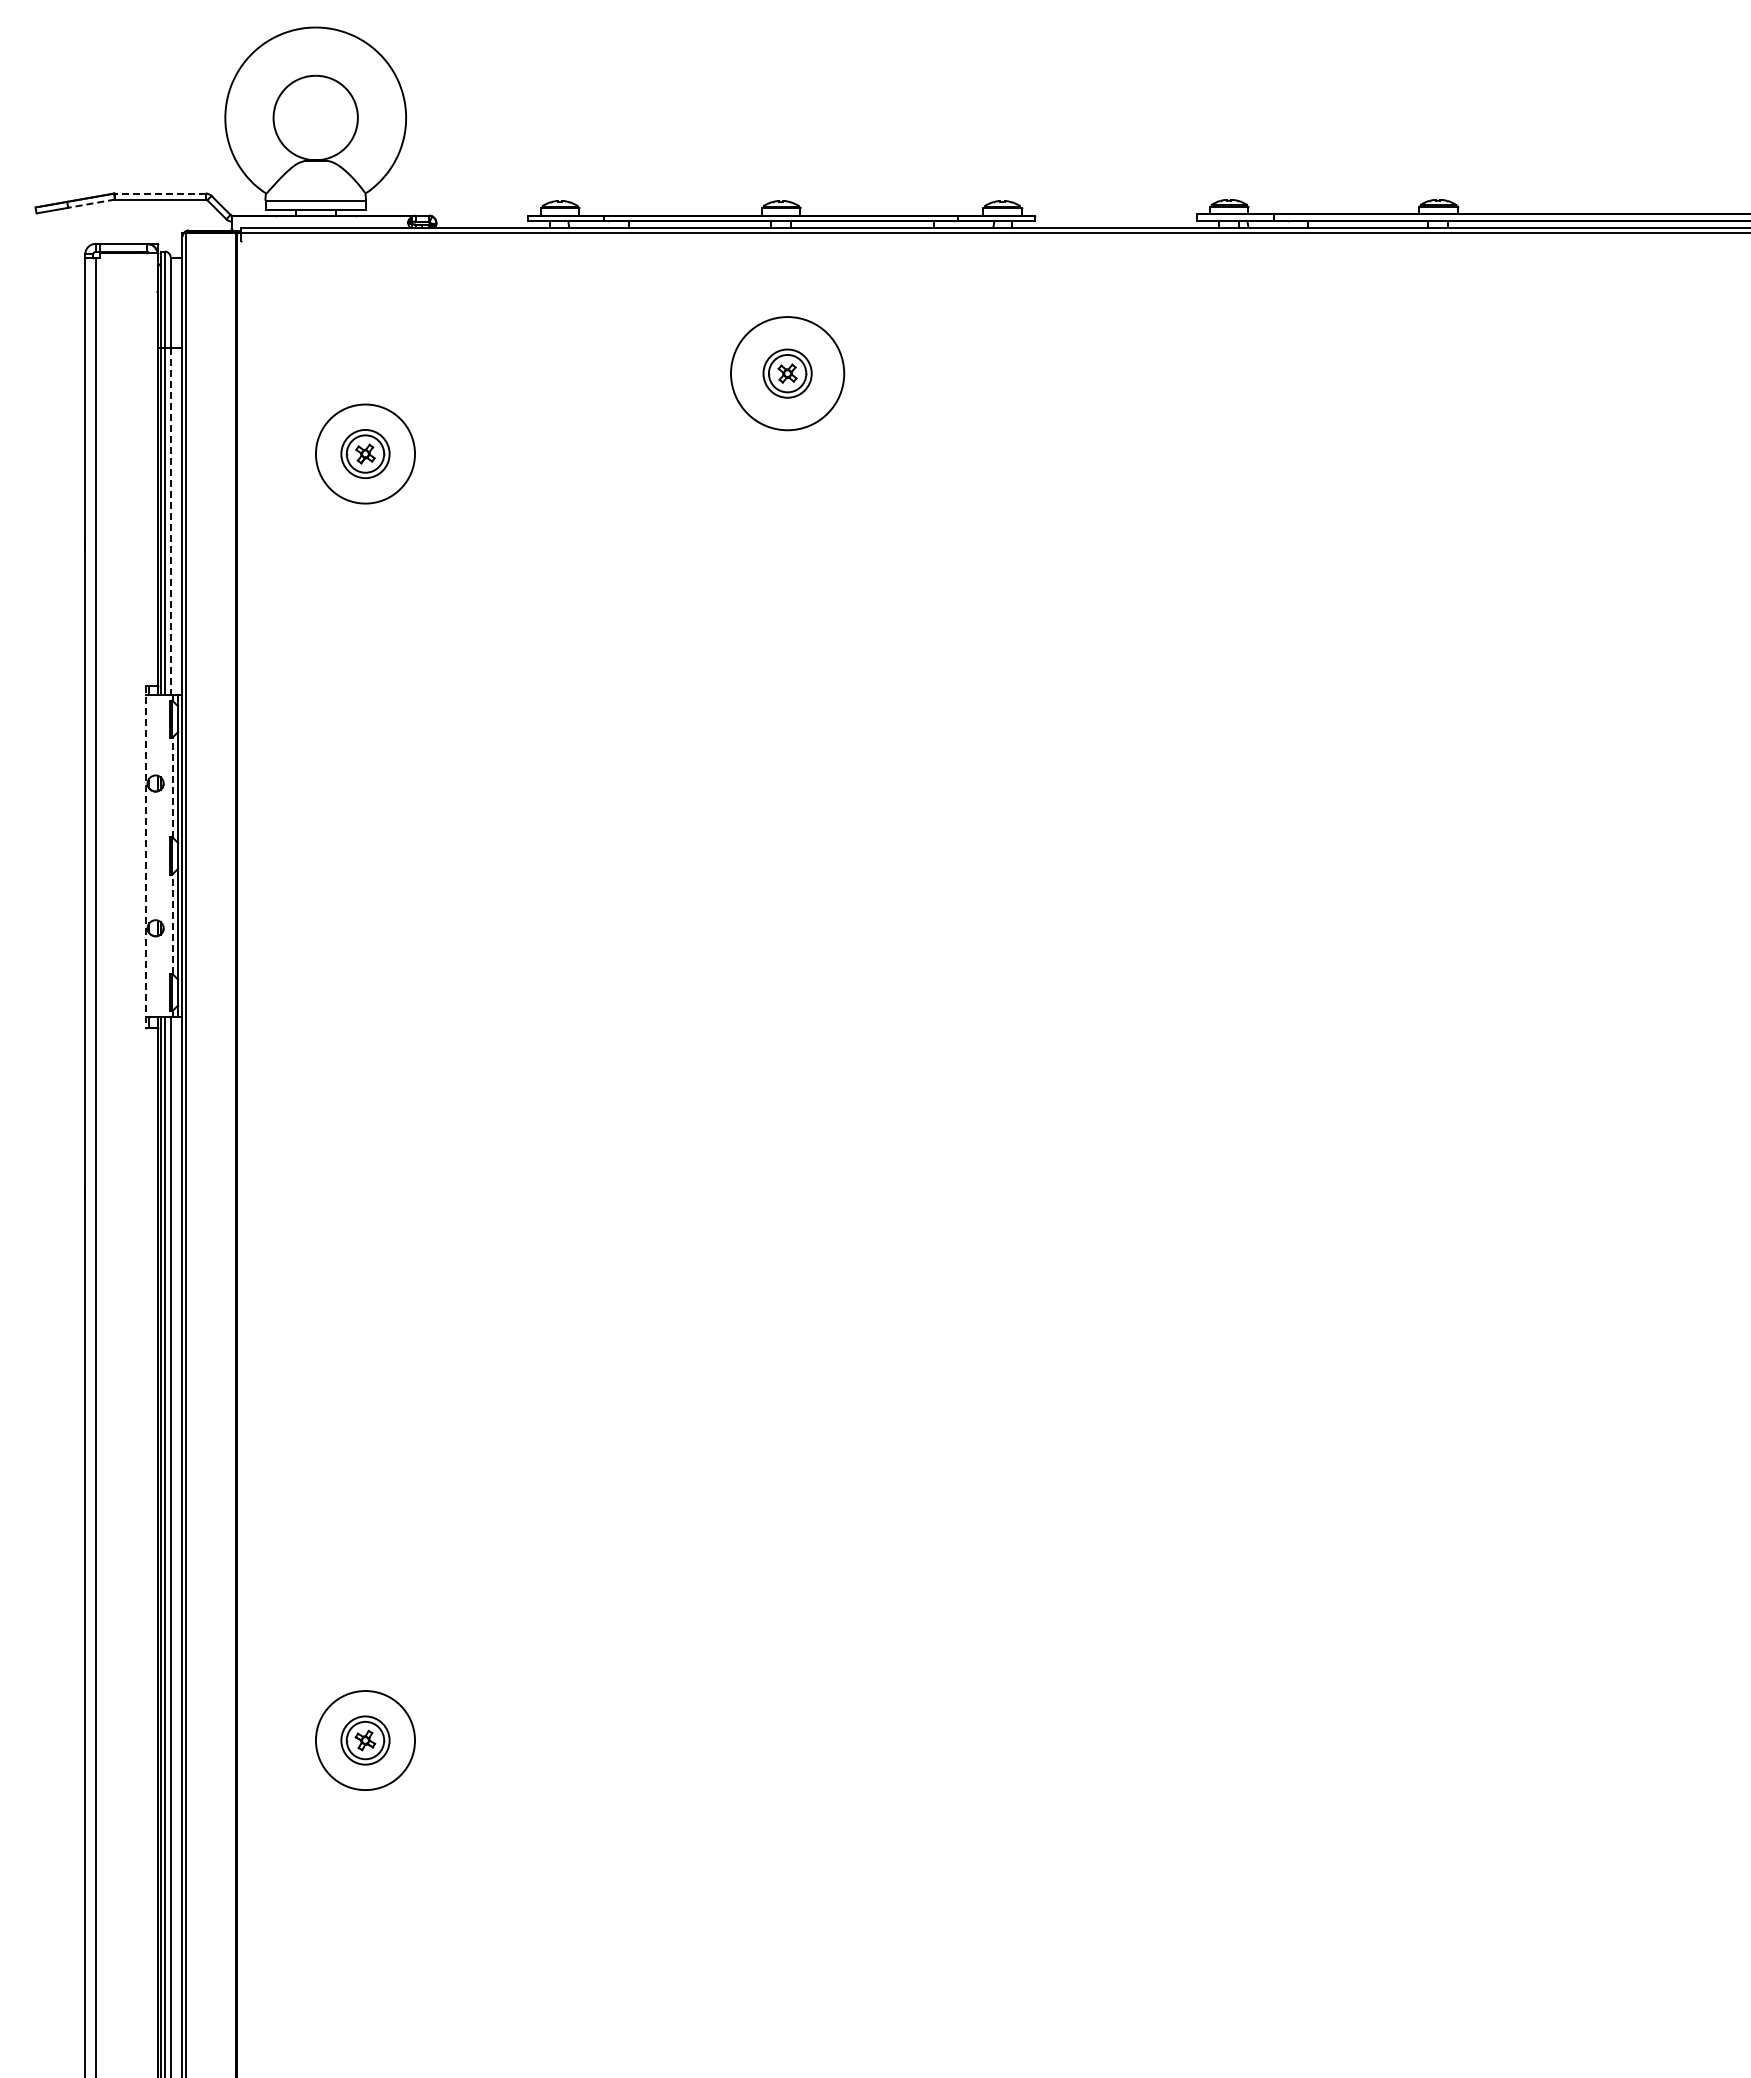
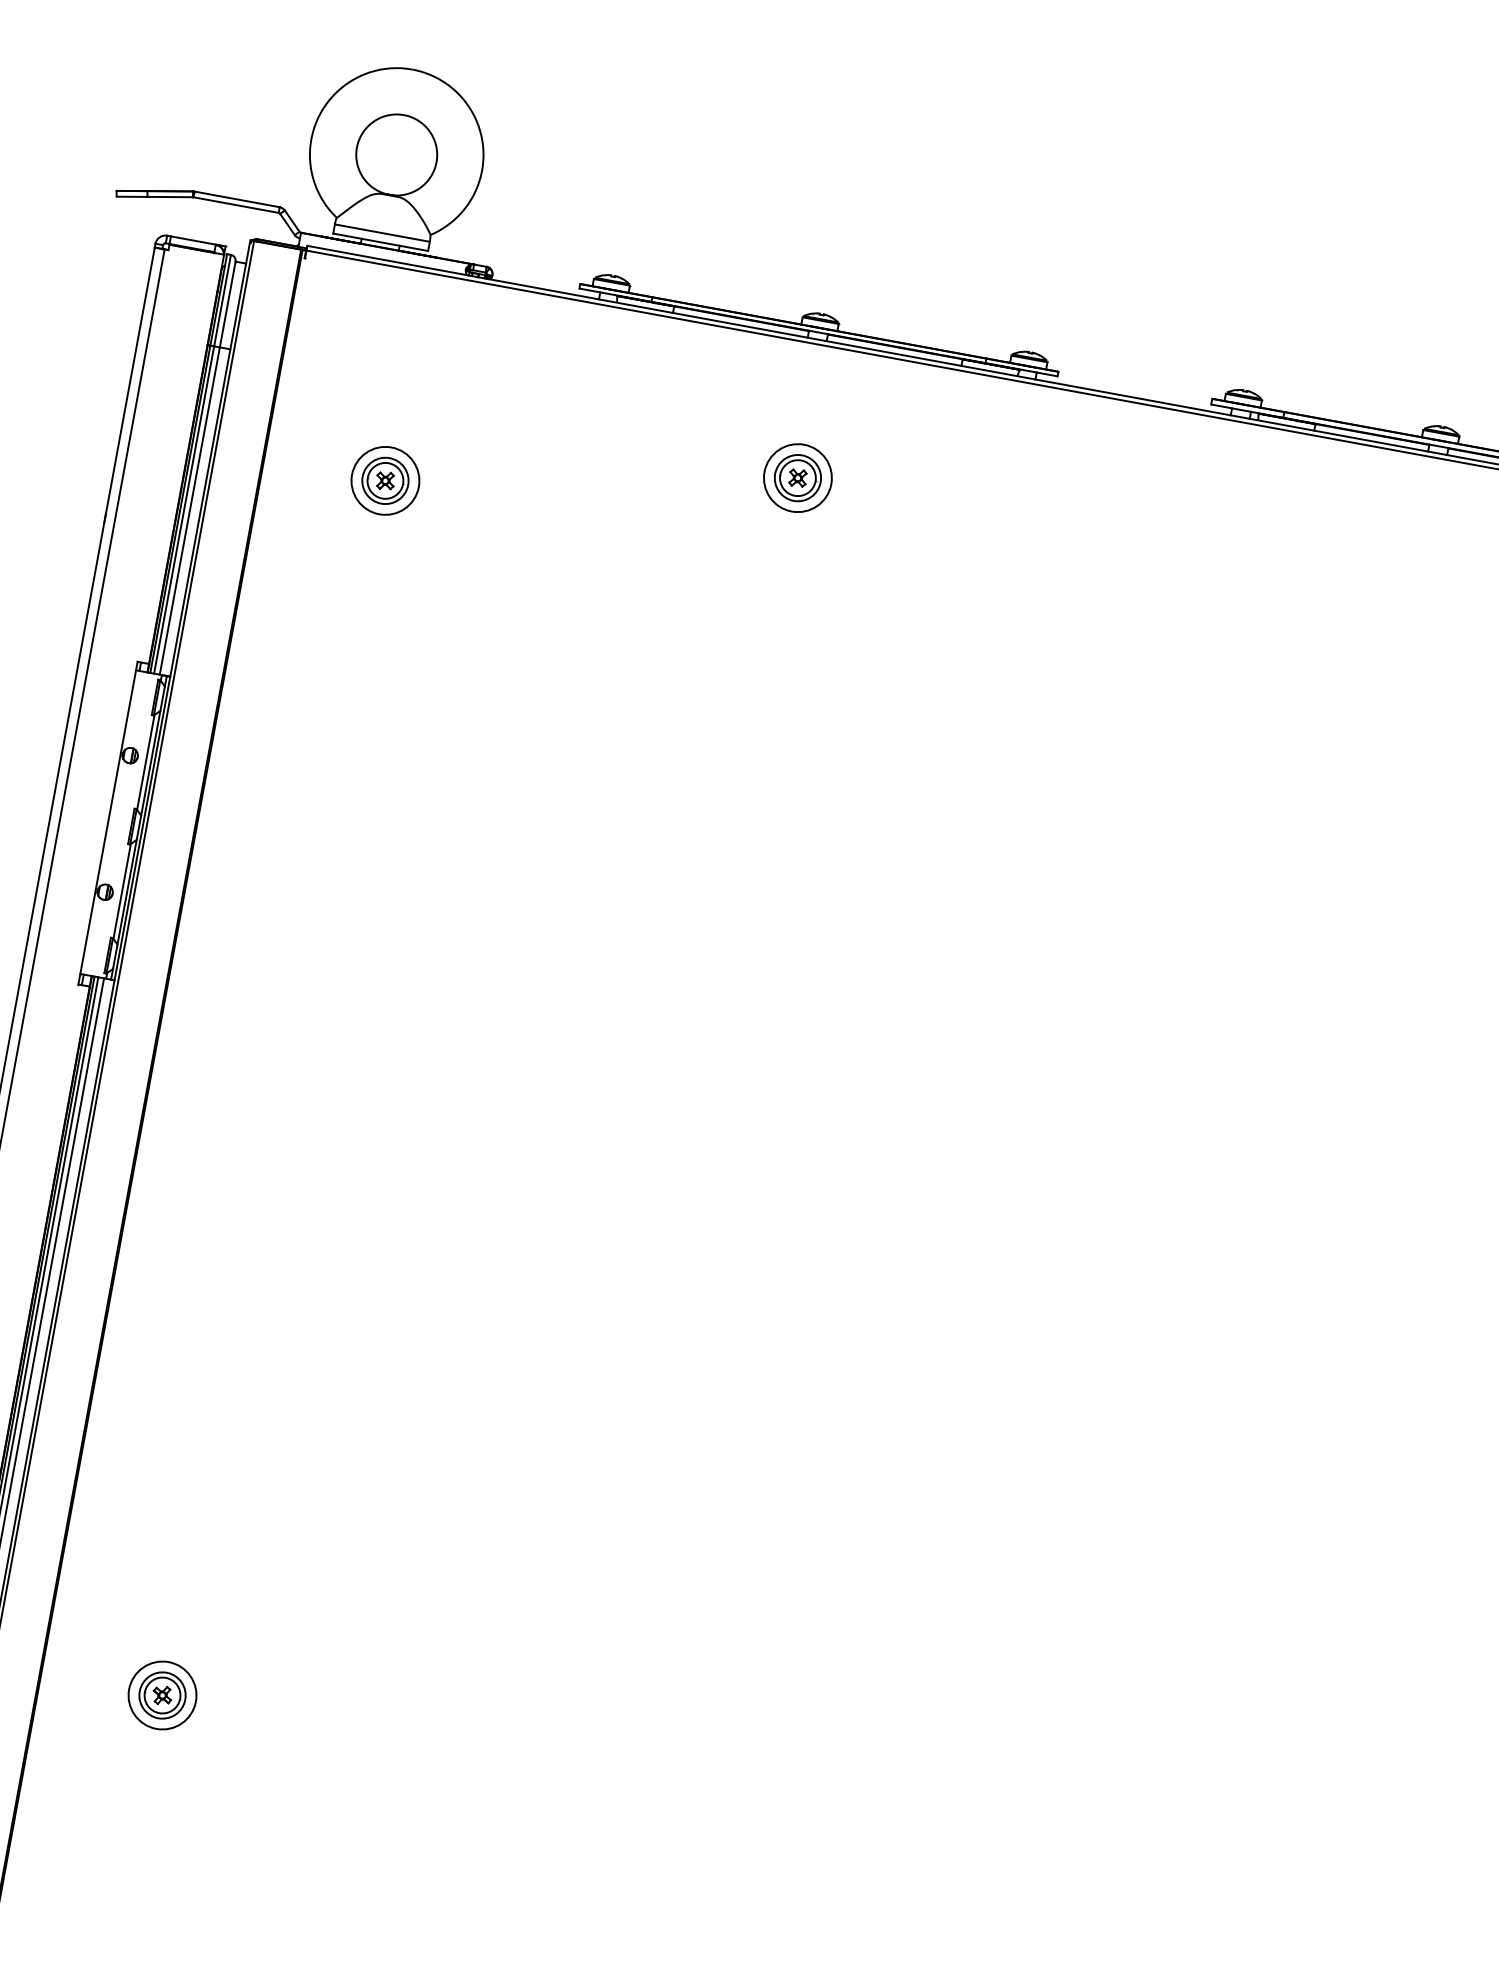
line: (160, 193) -> (237, 199), dashed -> solid
line: (91, 203) -> (170, 196), dashed -> solid
circle: (787, 373) -> (797, 477), size x0.62
circle: (365, 453) -> (385, 480), size x0.71
line: (170, 522) -> (189, 511), dashed -> solid
line: (172, 787) -> (145, 762), dashed -> solid
line: (145, 856) -> (108, 822), dashed -> solid
line: (172, 923) -> (121, 890), dashed -> solid
circle: (365, 1740) -> (162, 1695), size x0.71

